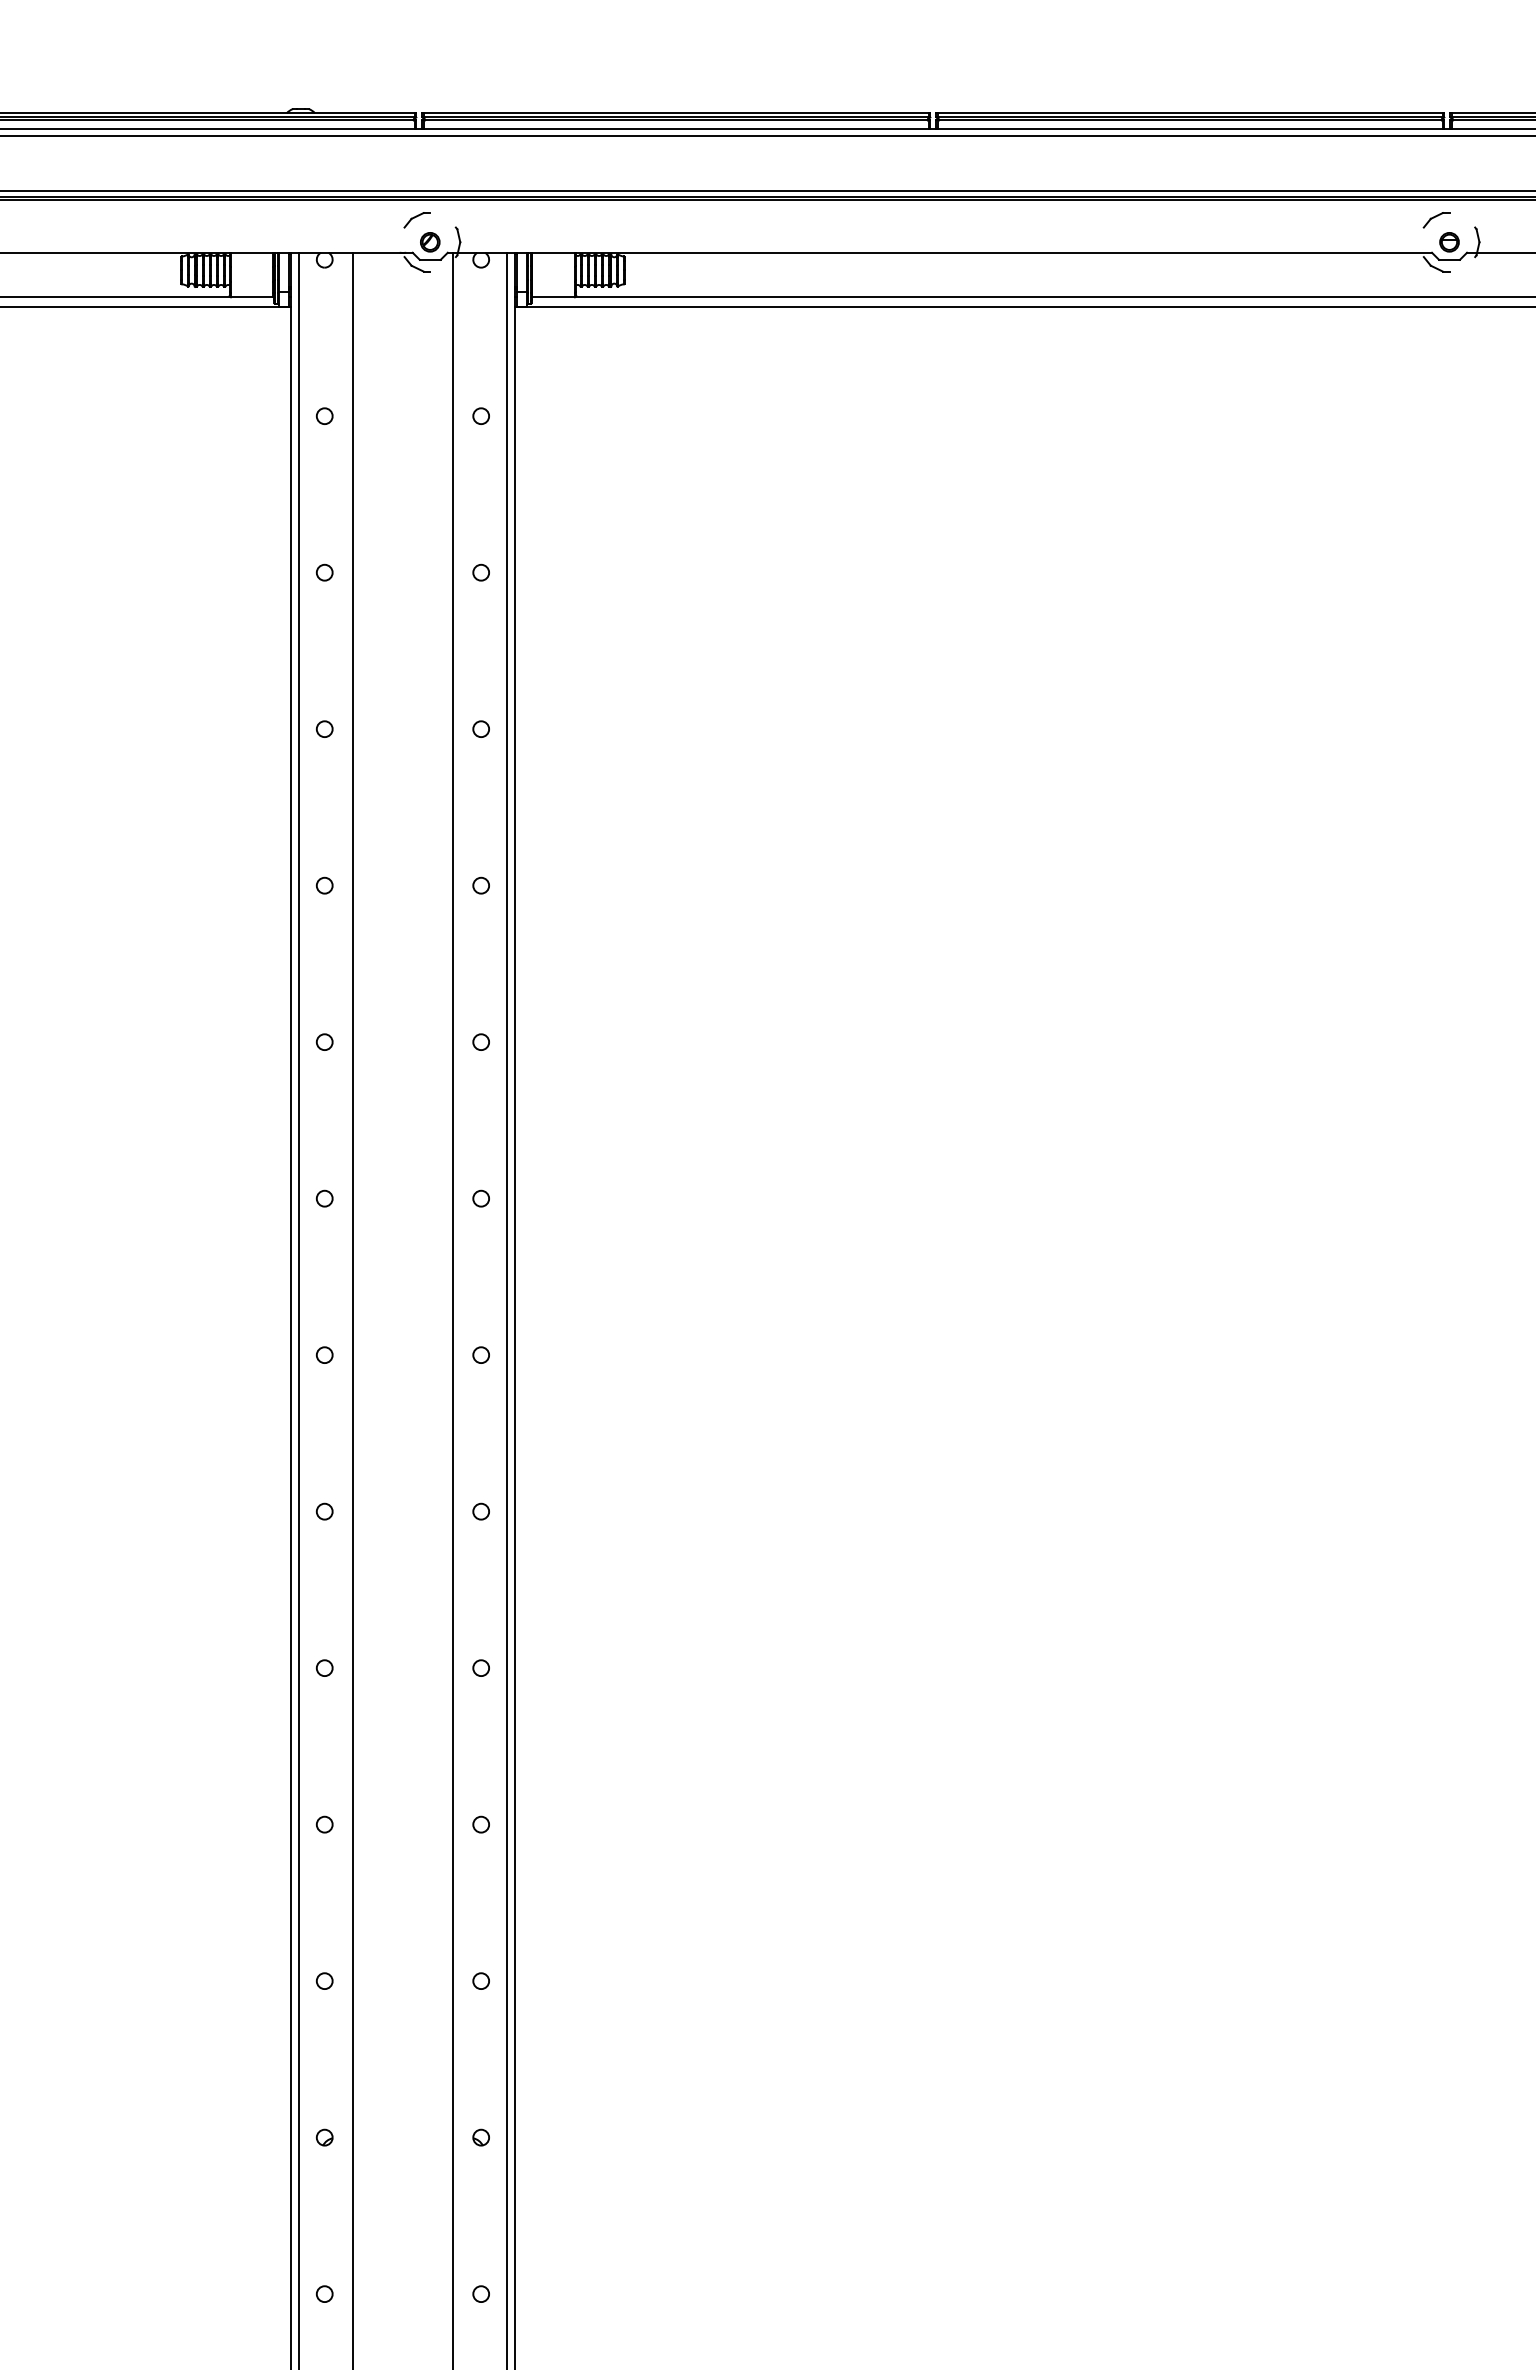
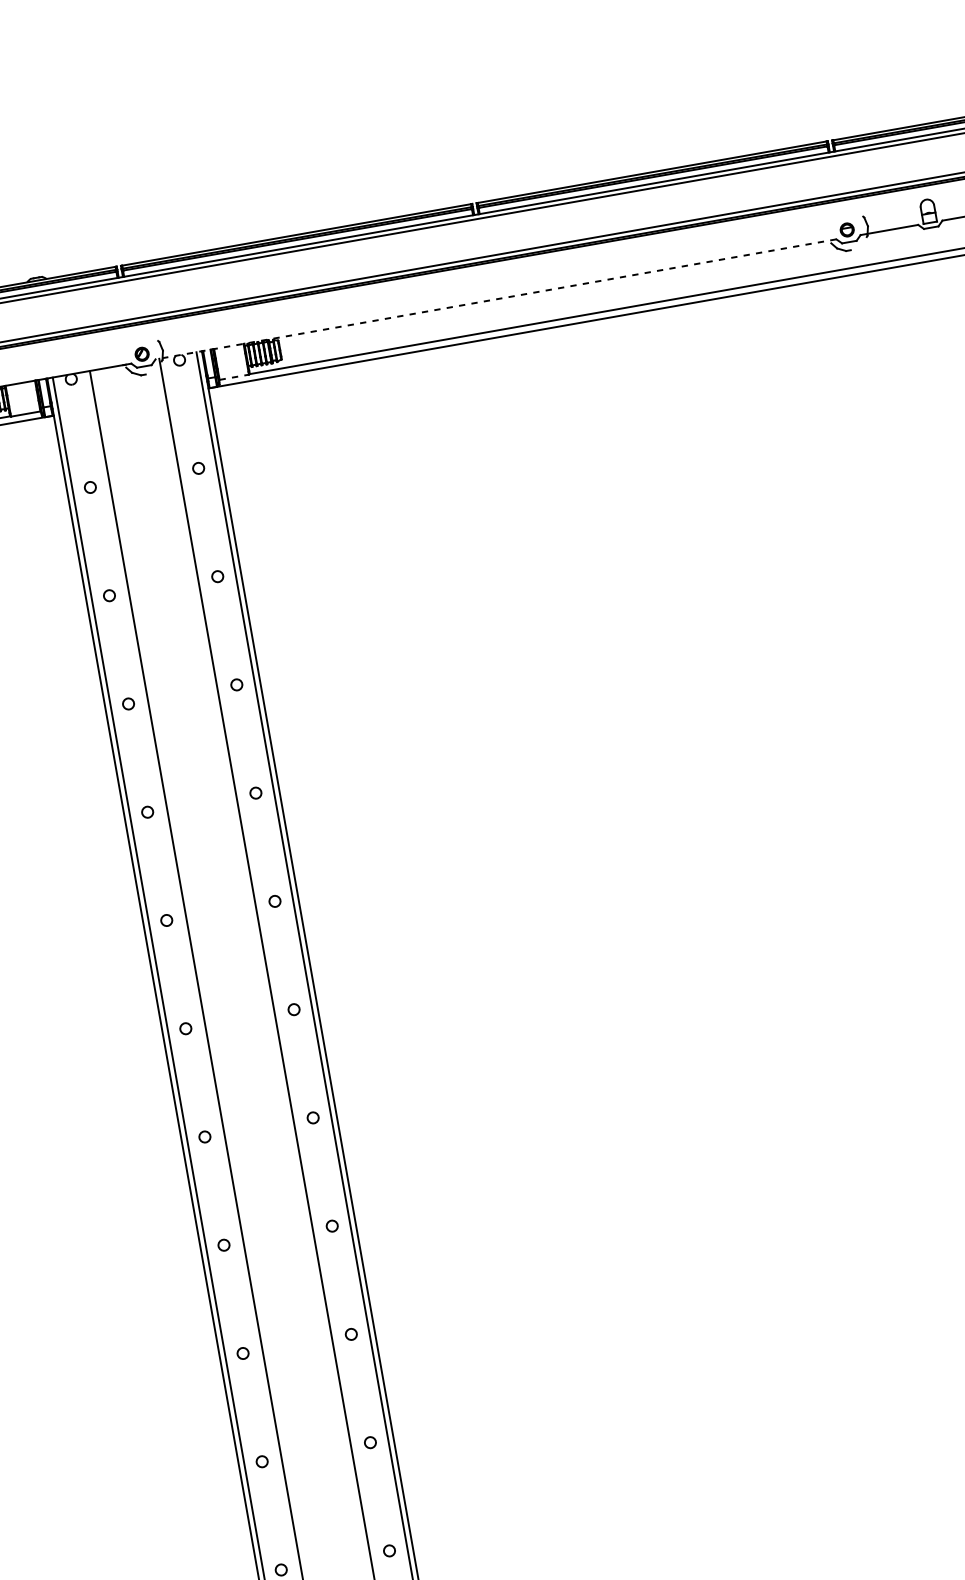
part: (416, 220) -> (130, 340), removed
part: (1436, 220) -> (835, 216), removed
line: (939, 252) -> (495, 299), solid -> dashed
line: (554, 297) -> (234, 377), solid -> dashed

